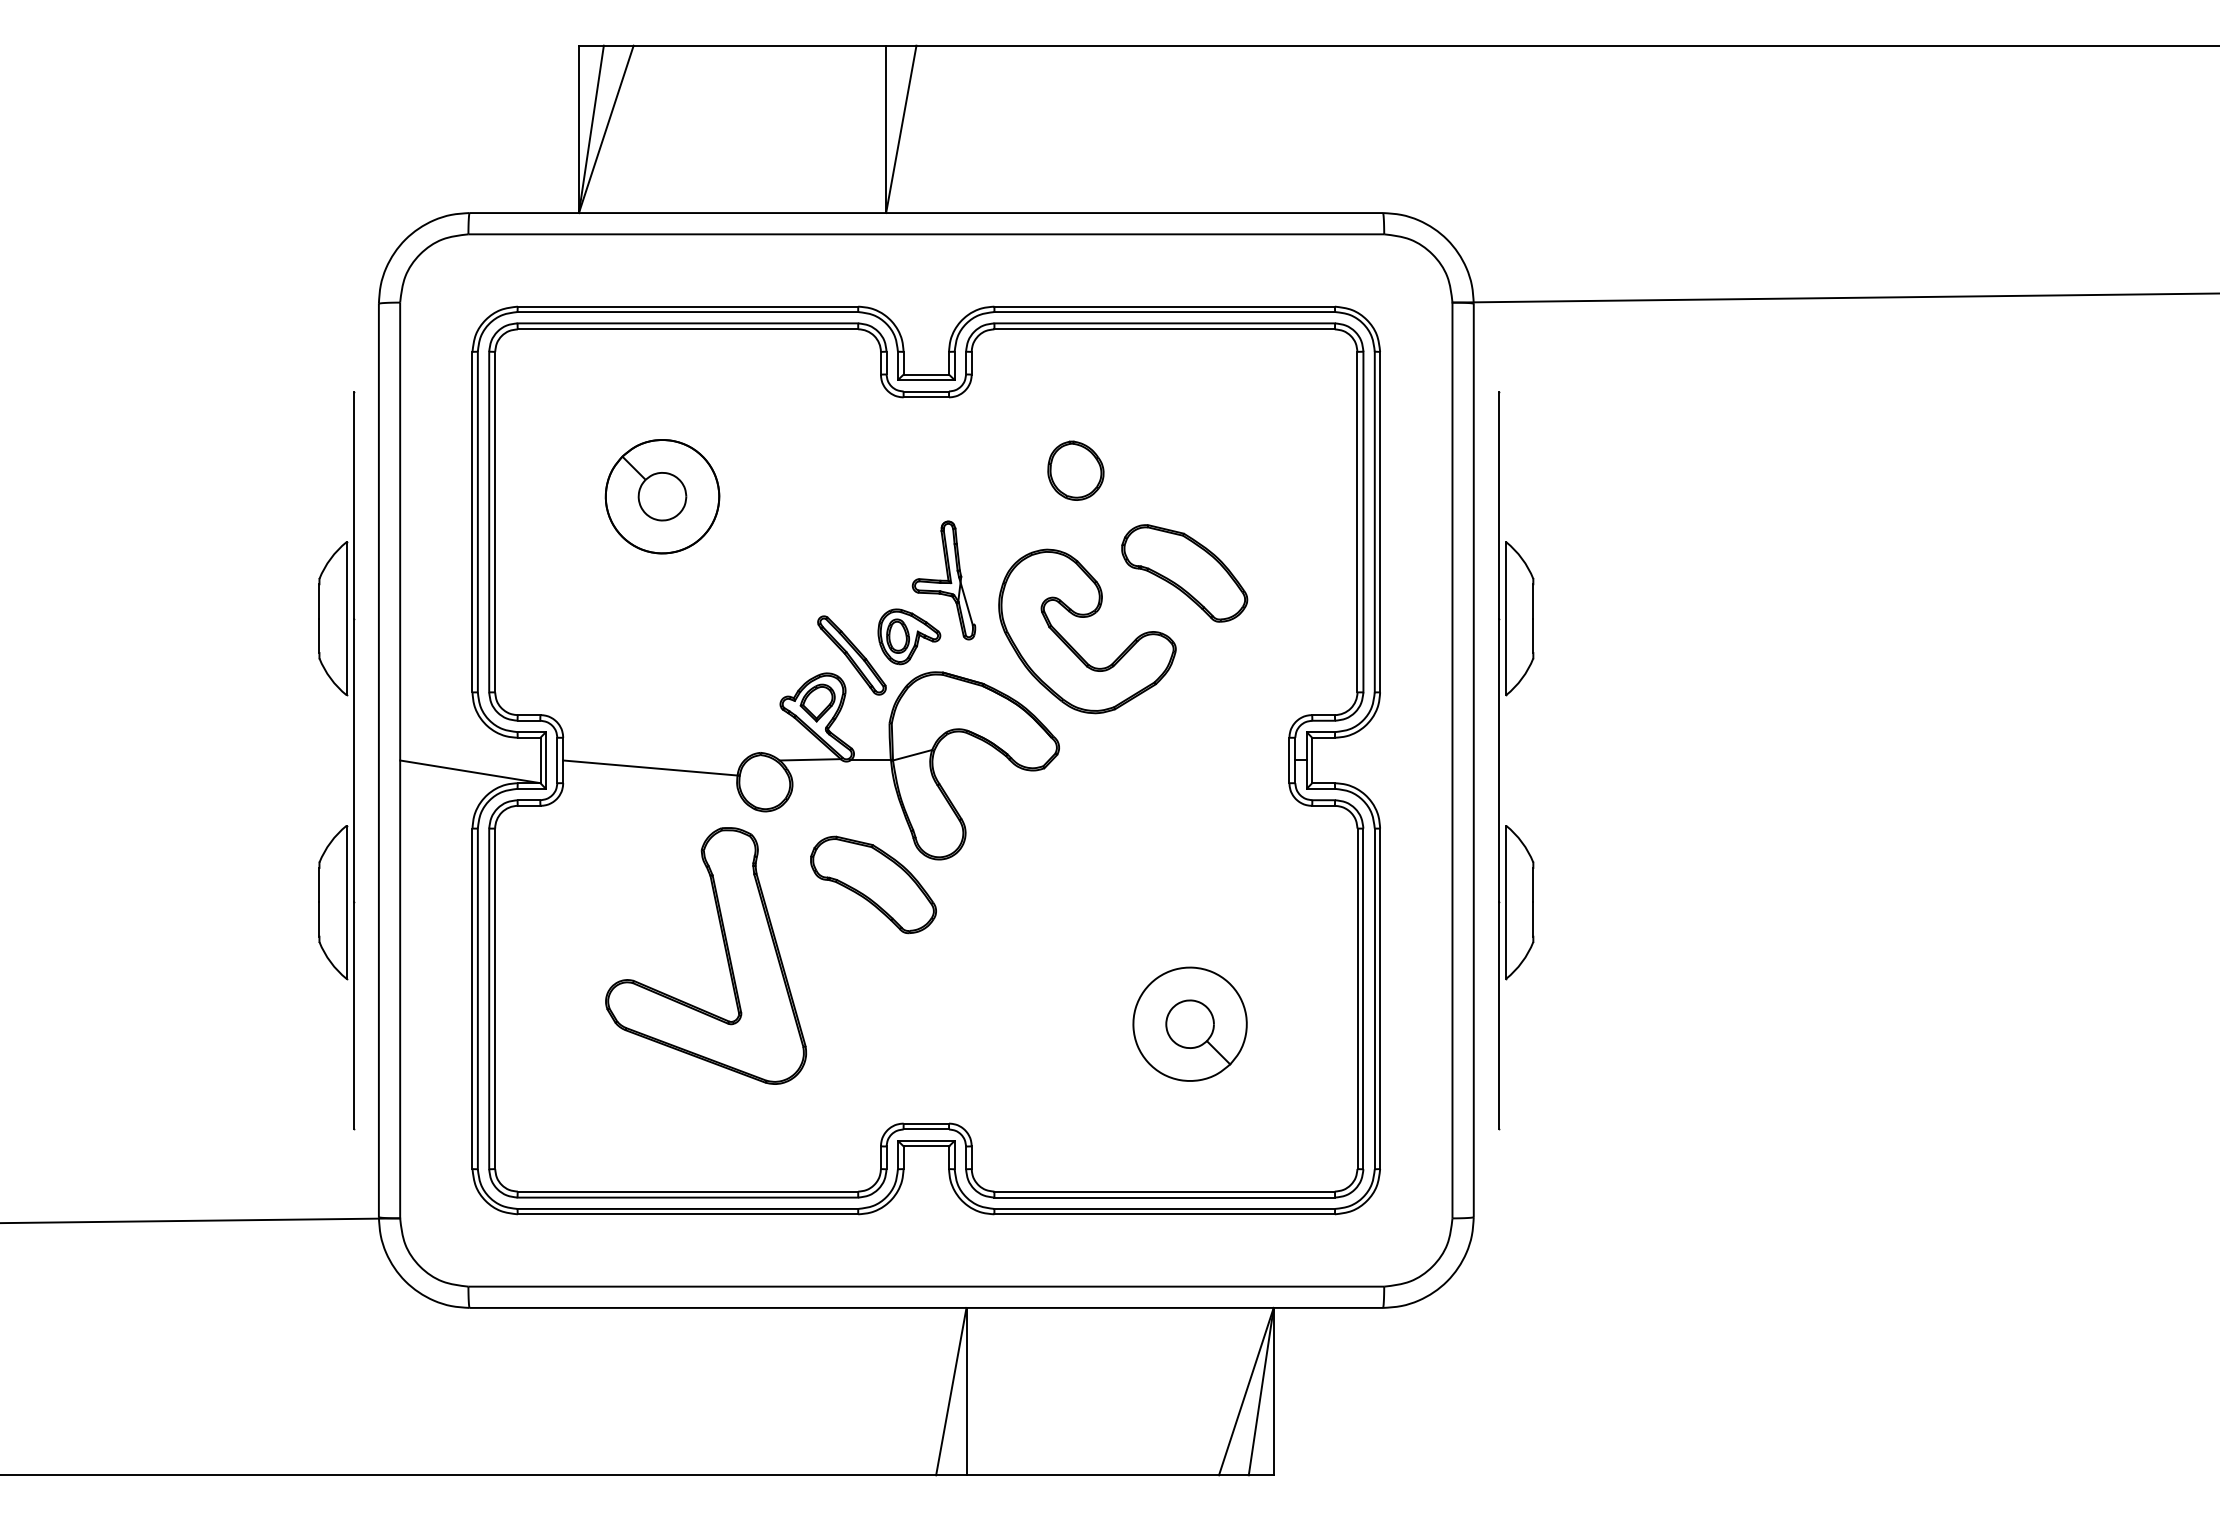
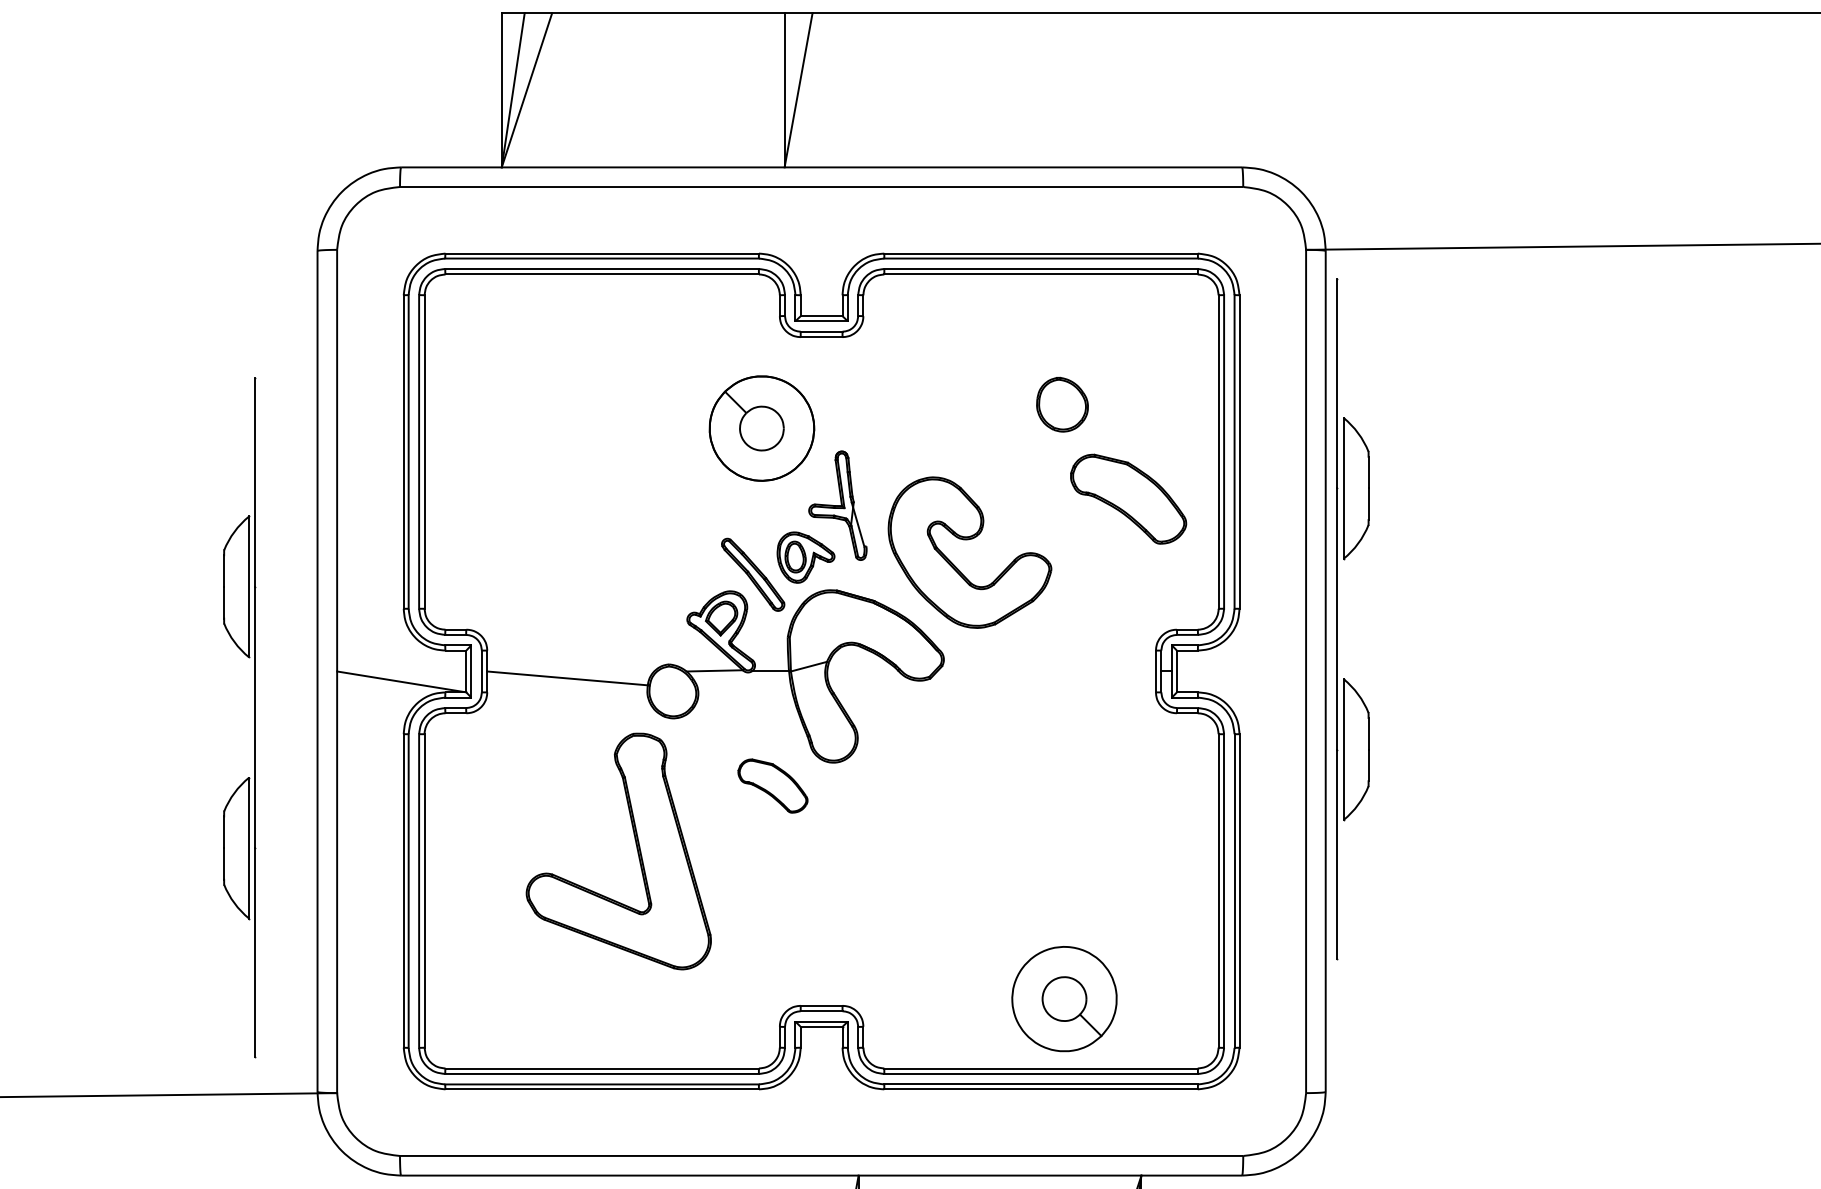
part: (1075, 470) -> (1062, 404), moved
part: (662, 496) -> (761, 428), moved
part: (1184, 573) -> (1128, 499), moved
part: (353, 760) -> (255, 717), moved
part: (1499, 760) -> (1337, 619), moved
part: (873, 884) -> (772, 785), size x0.6
part: (1189, 1023) -> (1063, 998), moved

